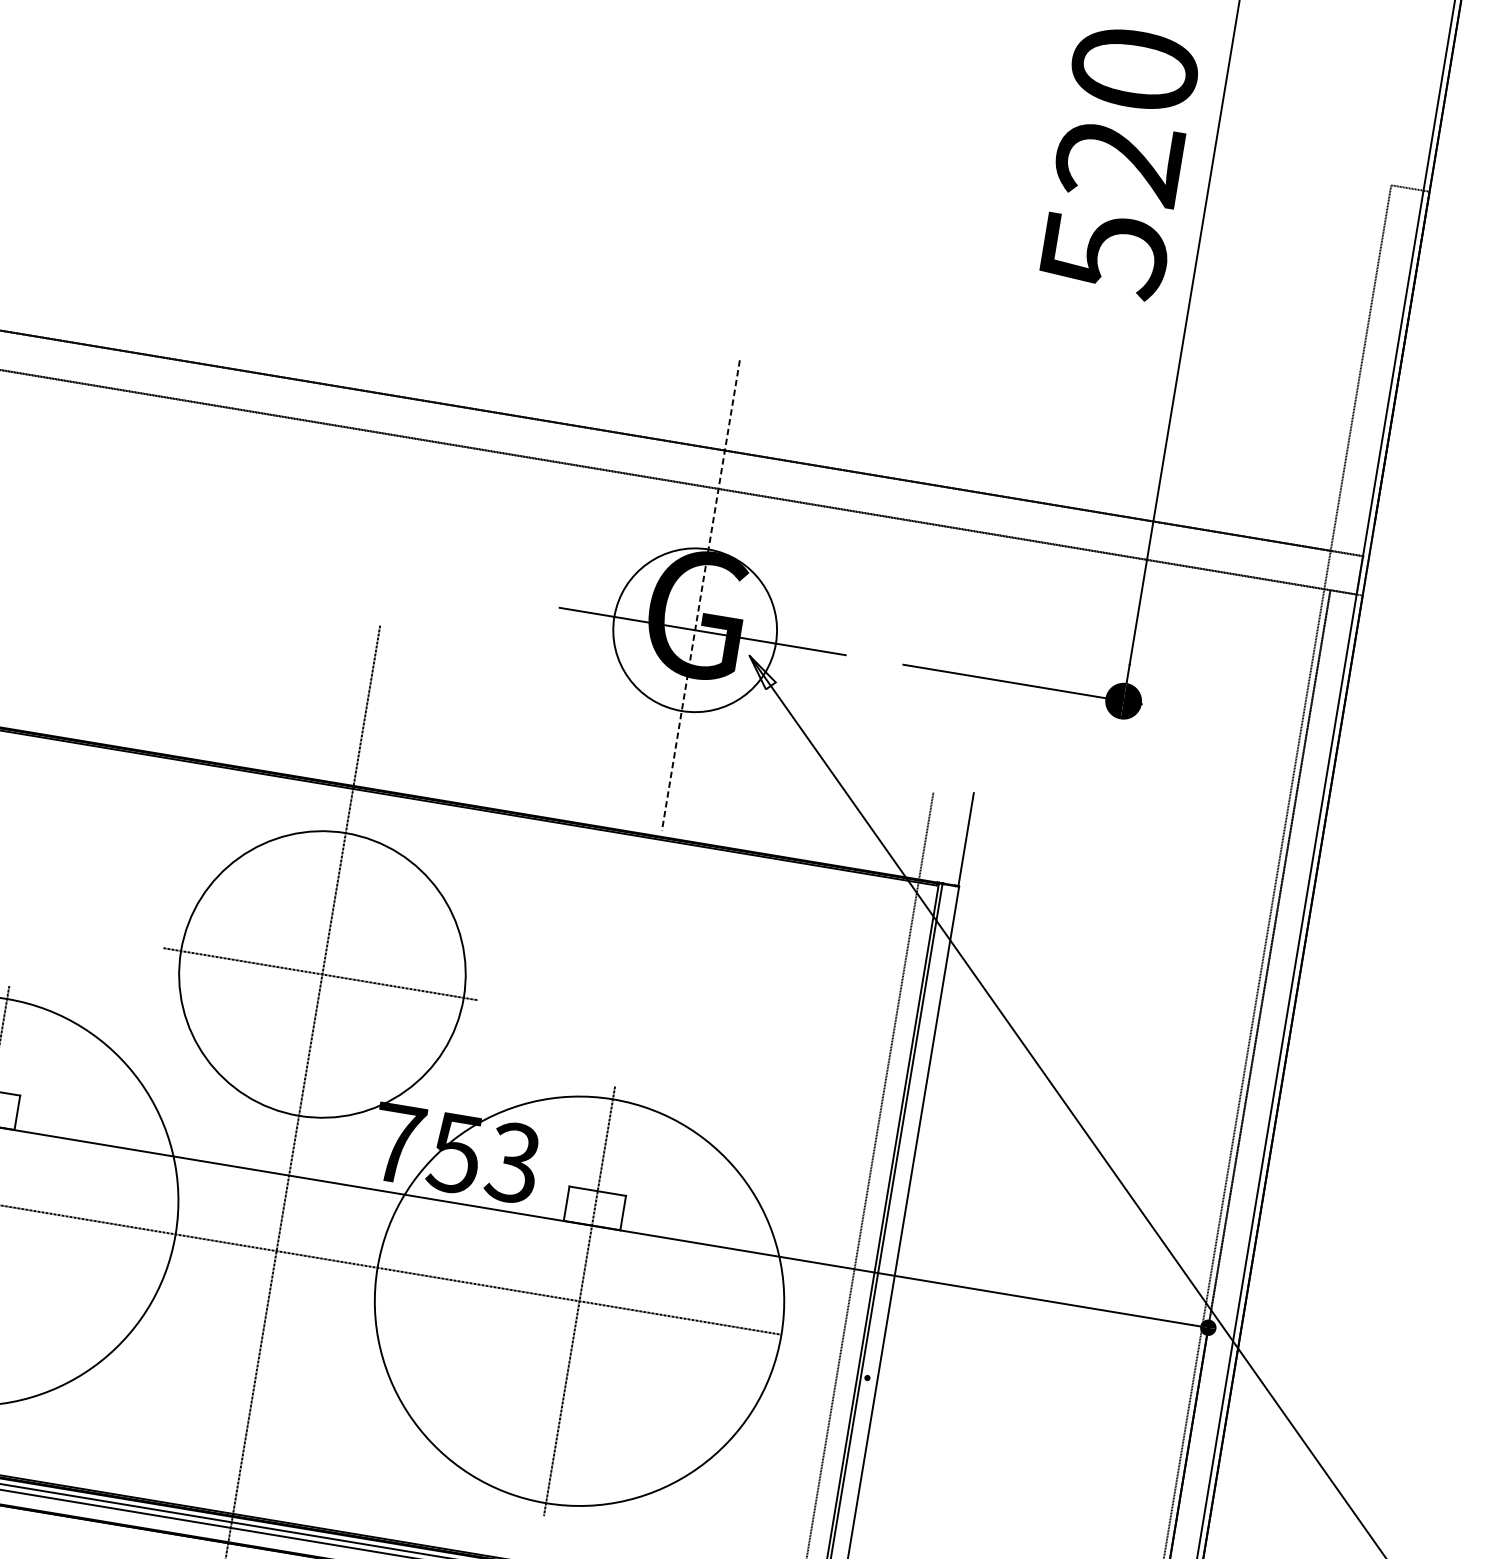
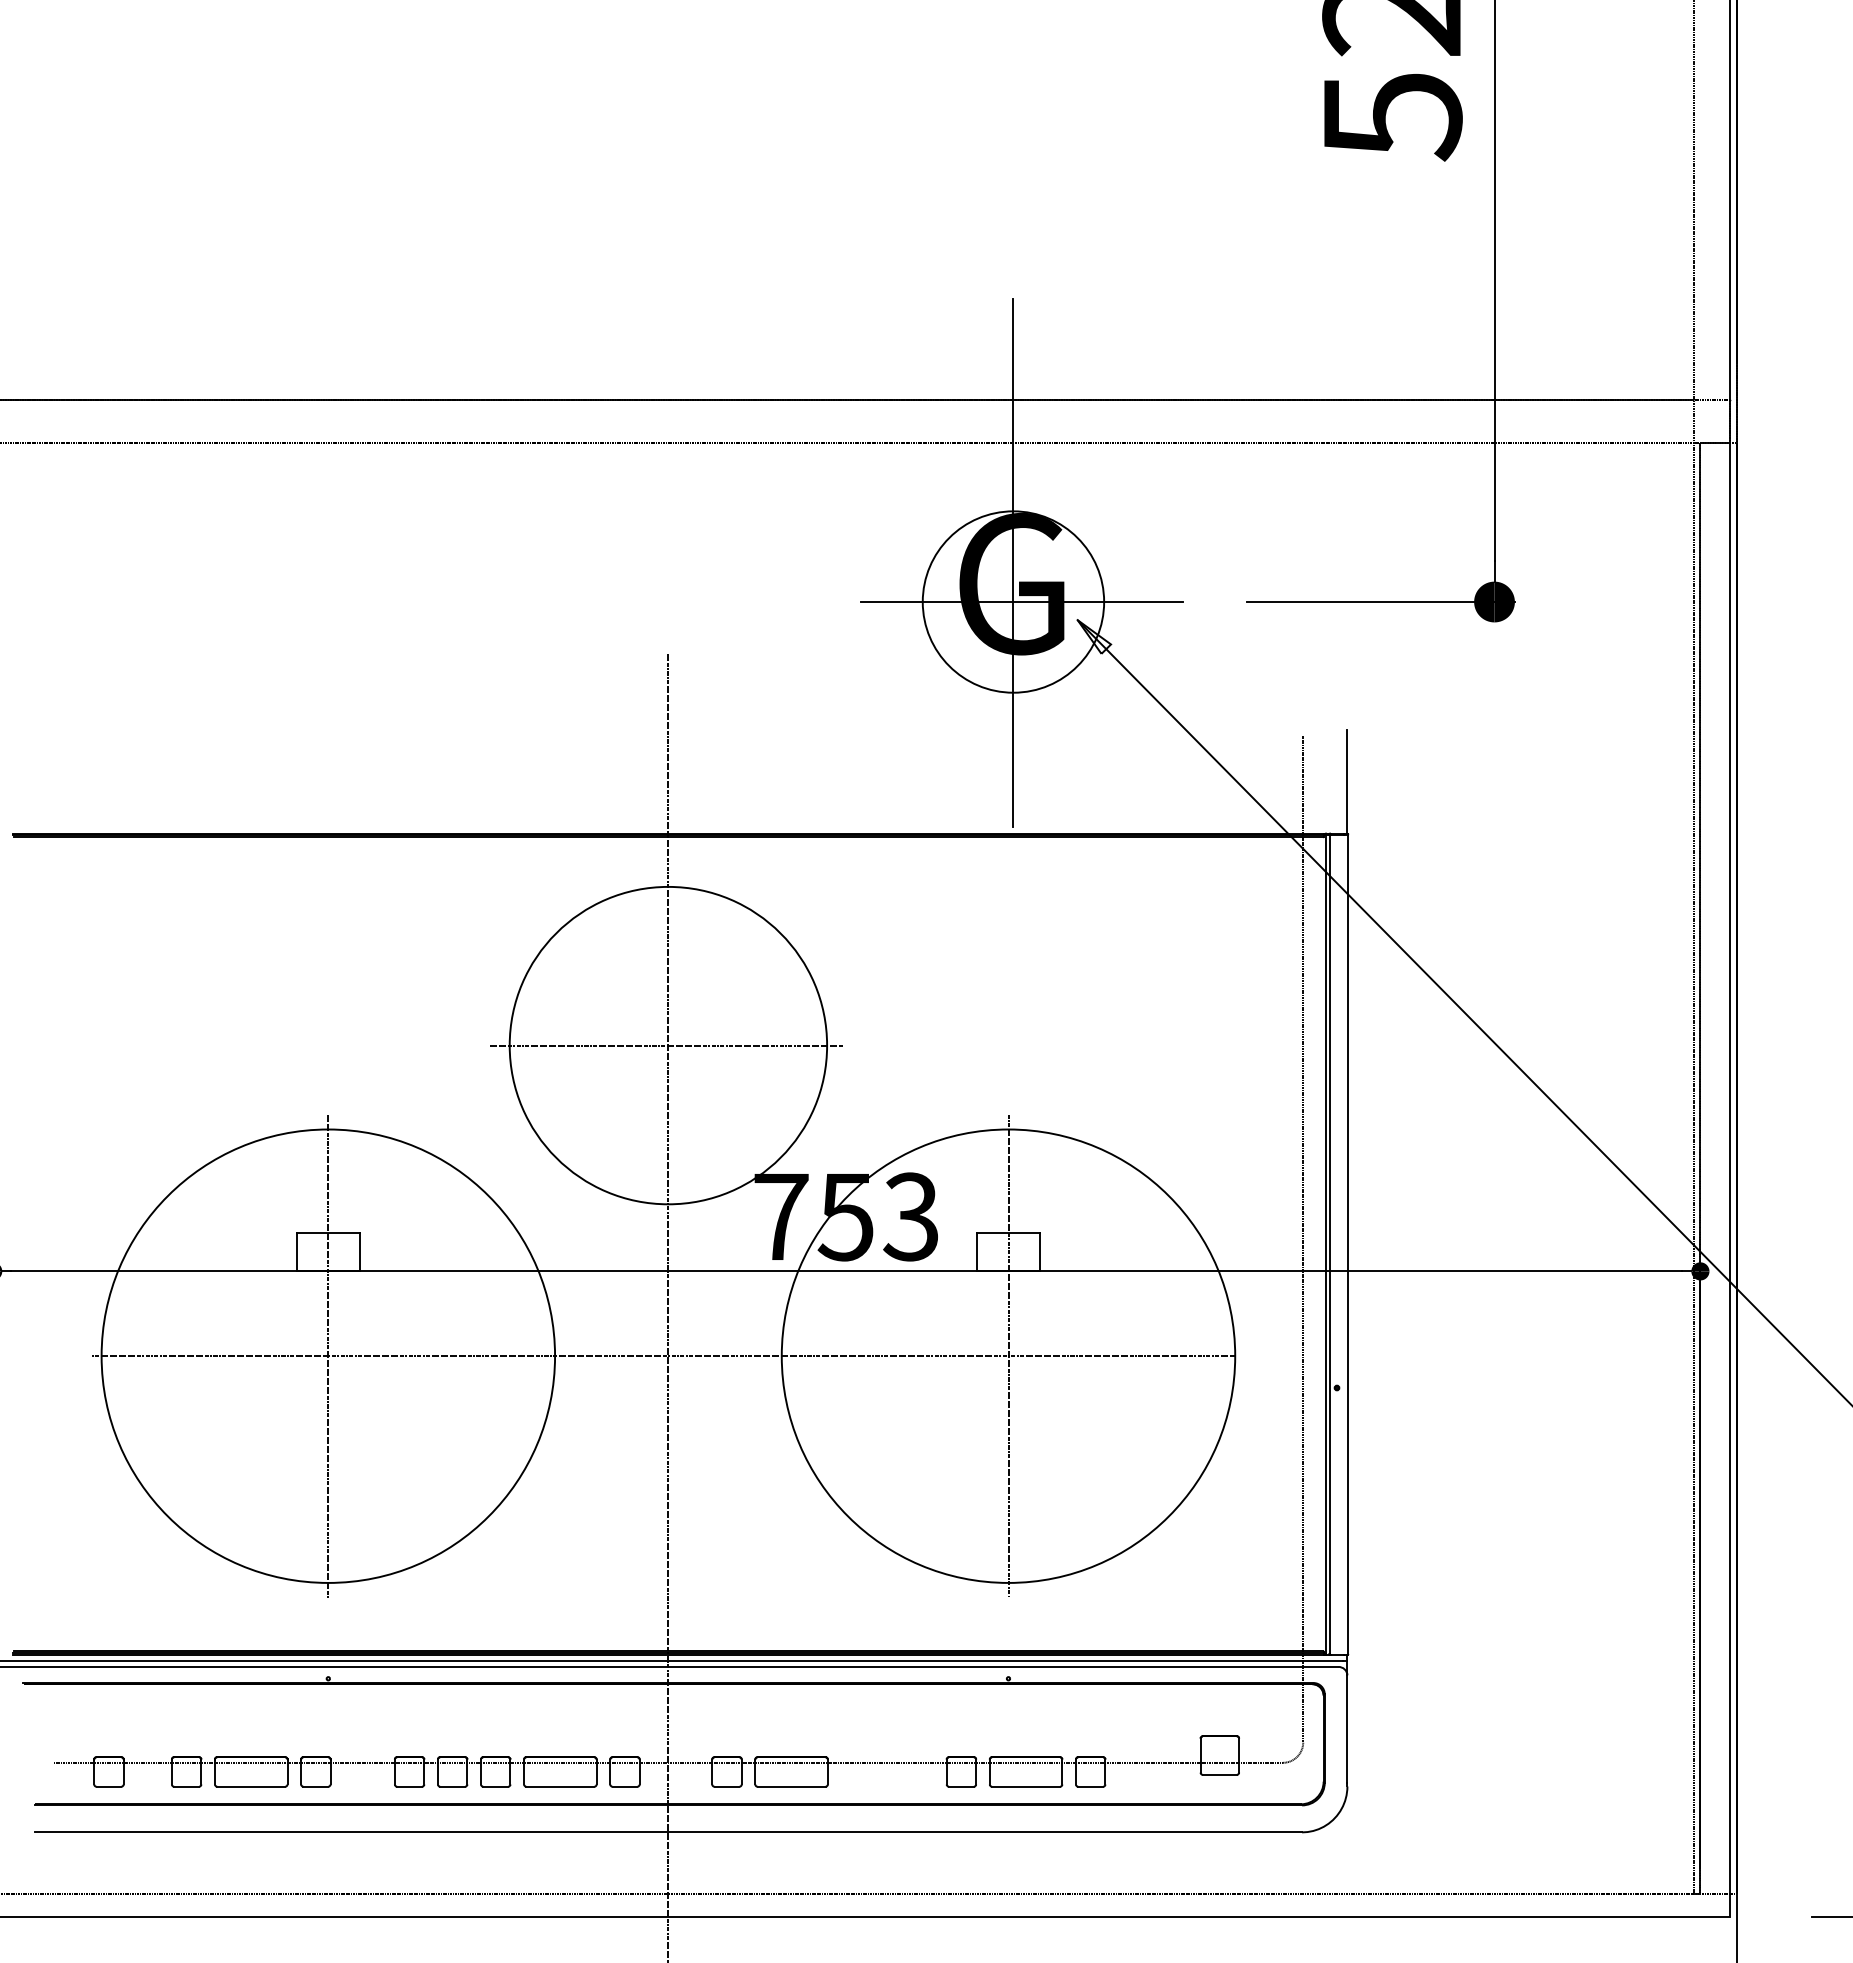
line: (700, 595) -> (1013, 563), dashed -> solid

